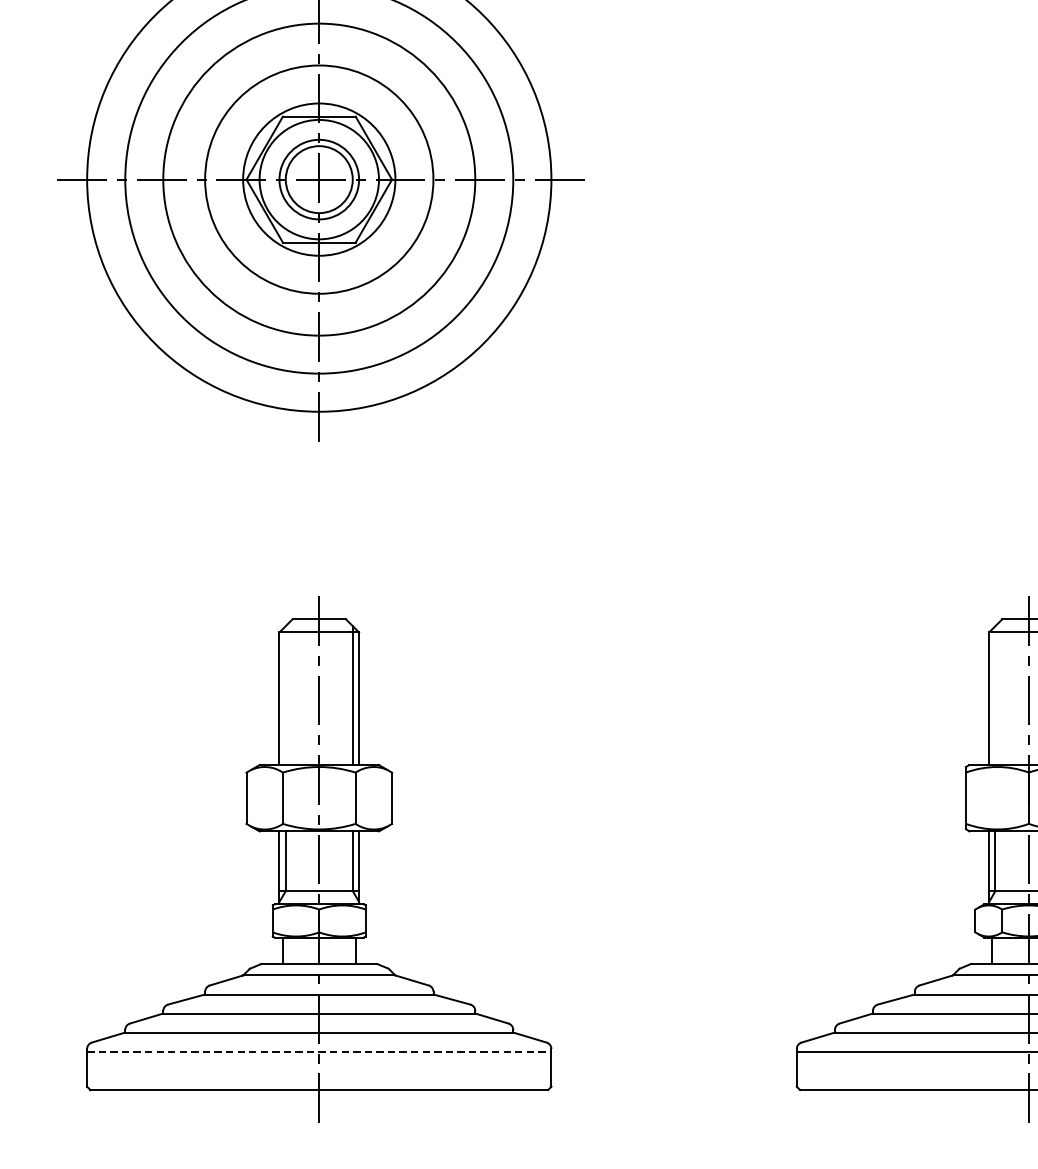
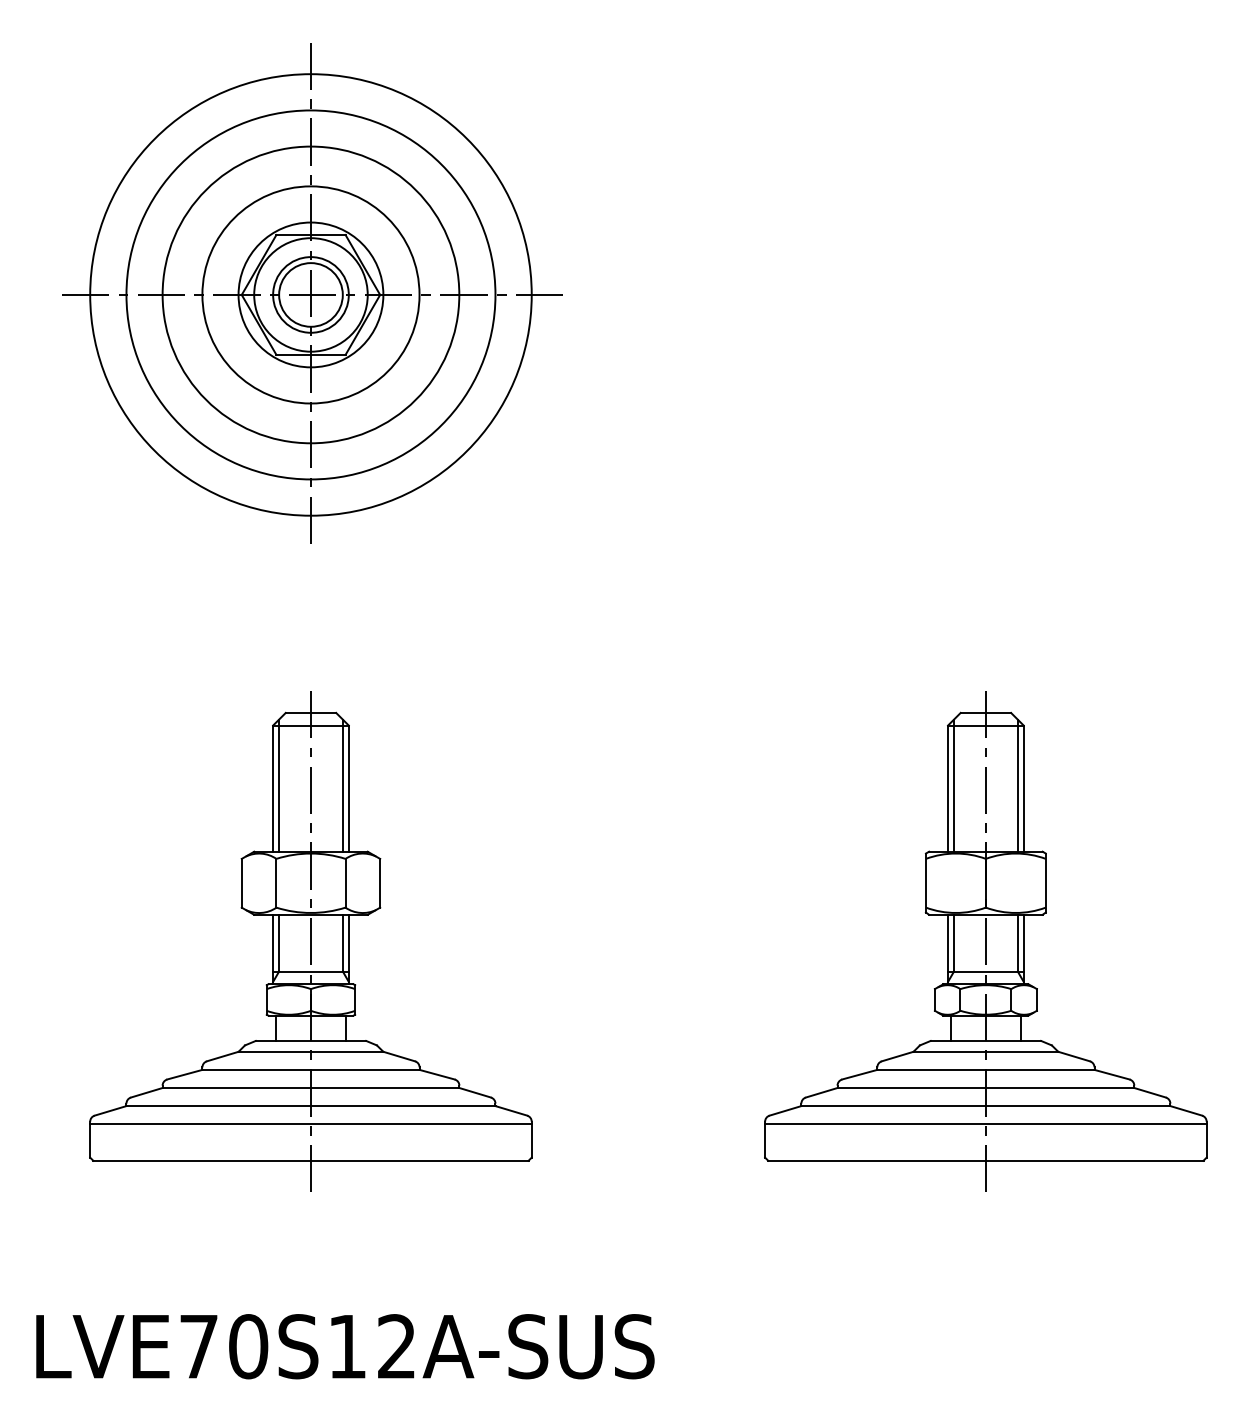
line: (286, 695) -> (279, 785), added
line: (995, 695) -> (954, 785), added
line: (318, 1051) -> (310, 1124), dashed -> solid

